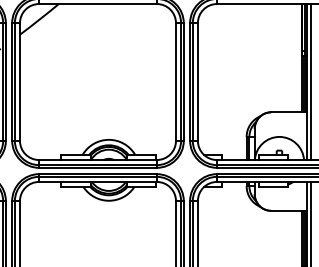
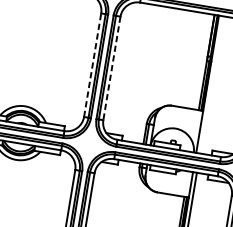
line: (176, 82) -> (93, 65), solid -> dashed
line: (197, 82) -> (111, 68), solid -> dashed
line: (311, 82) -> (211, 85), removed

